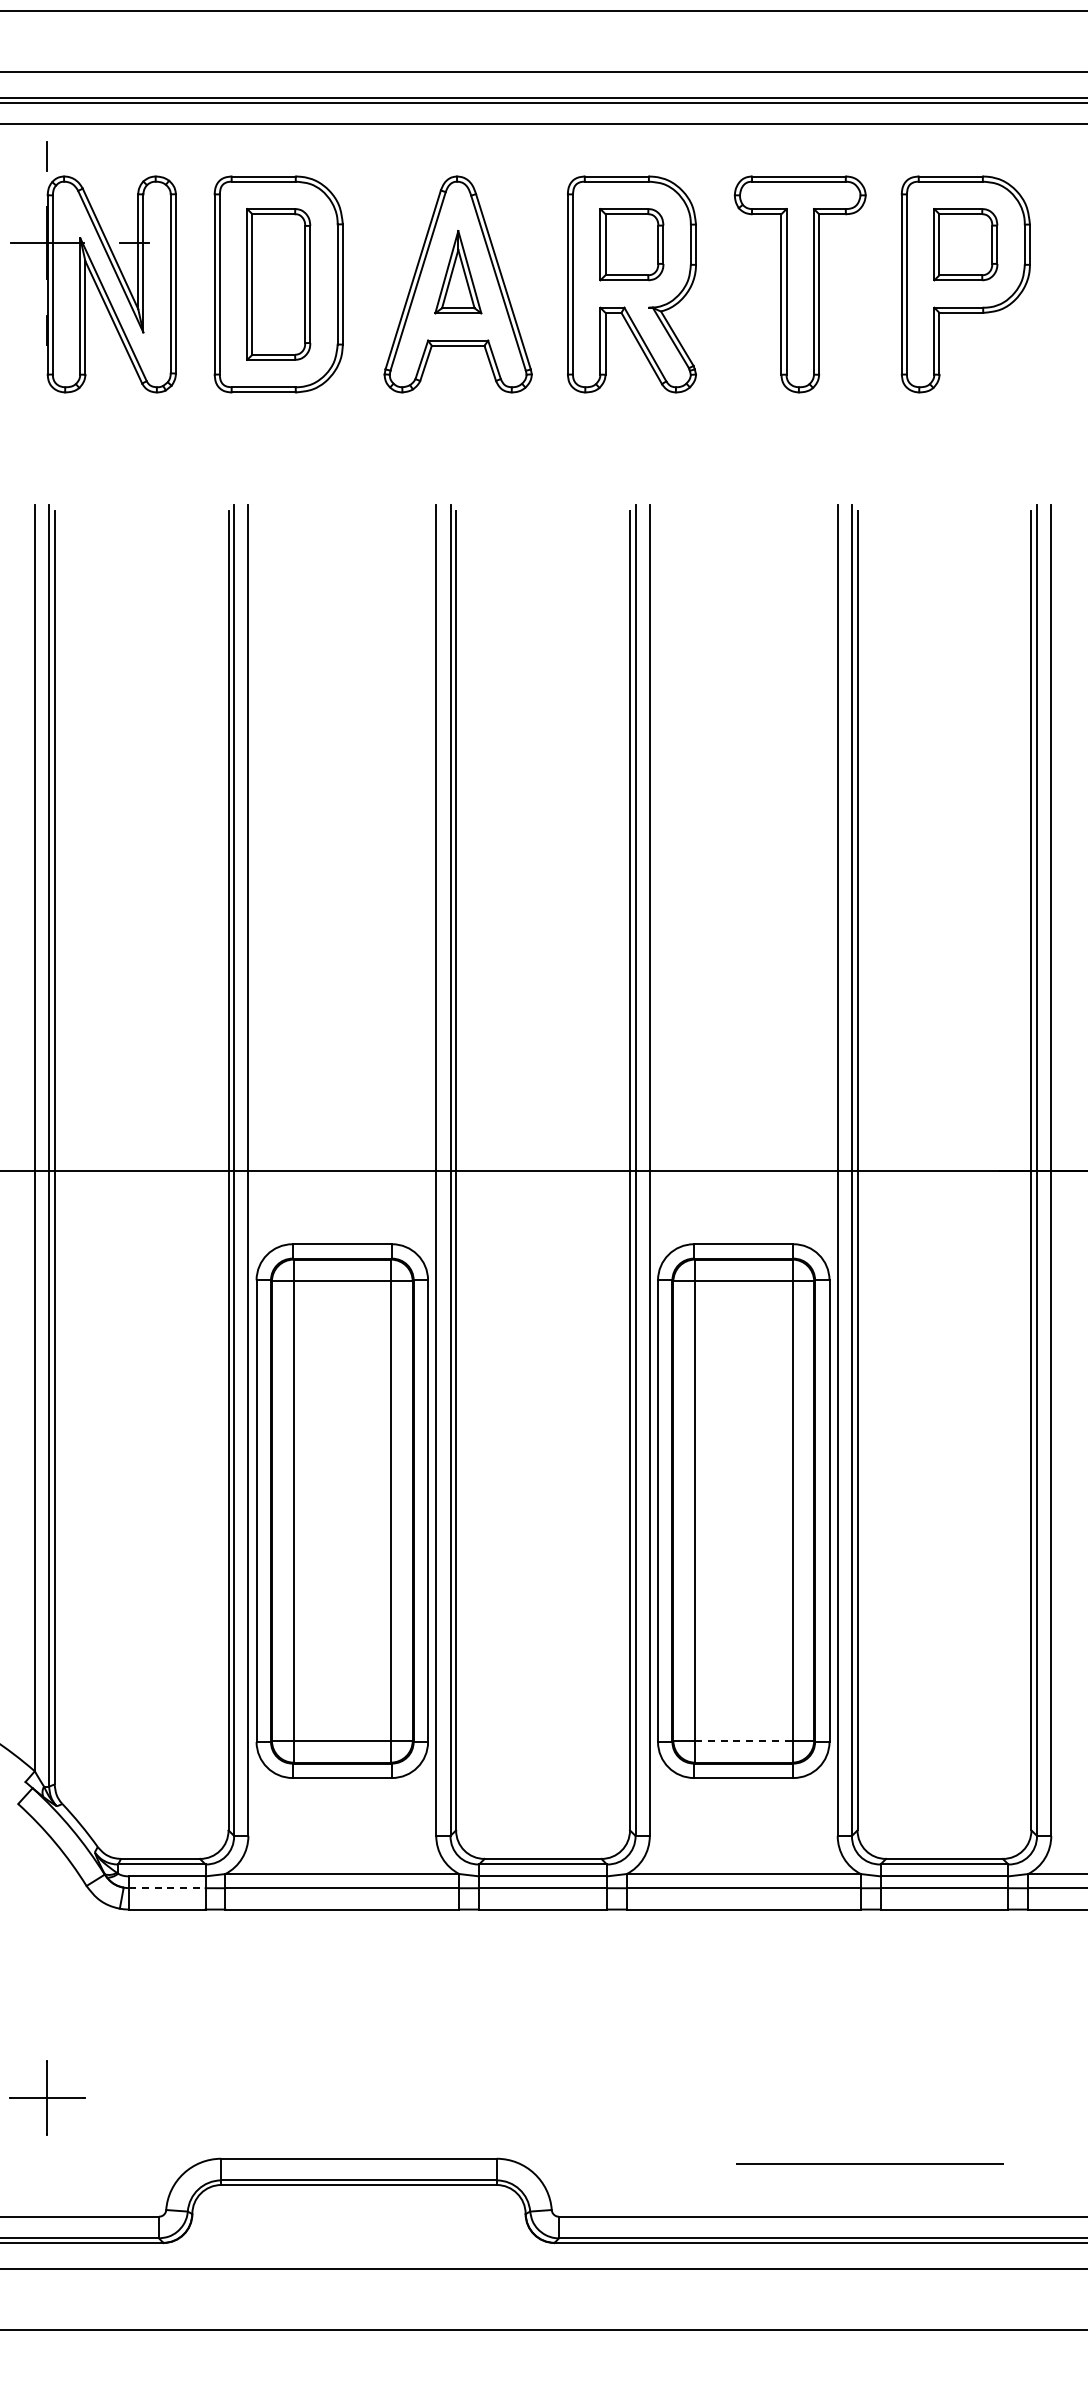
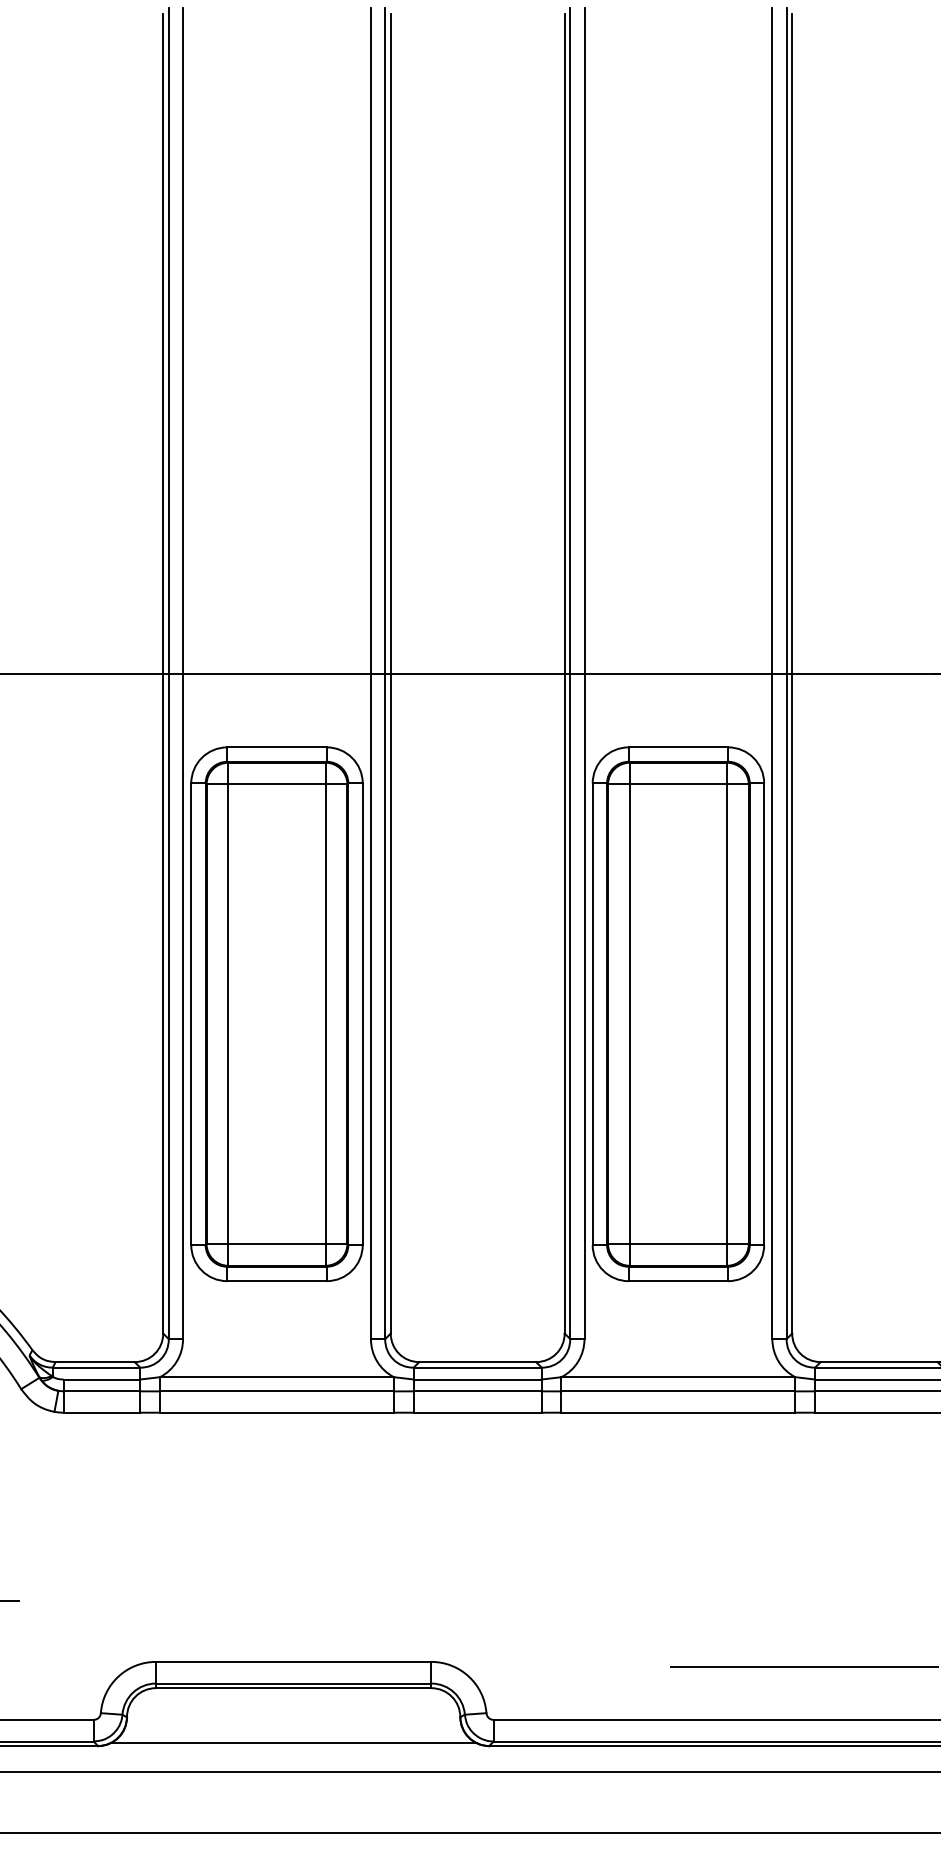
line: (743, 1741) -> (678, 1244), dashed -> solid
line: (167, 1888) -> (102, 1391), dashed -> solid
line: (358, 2240) -> (293, 1743), added

